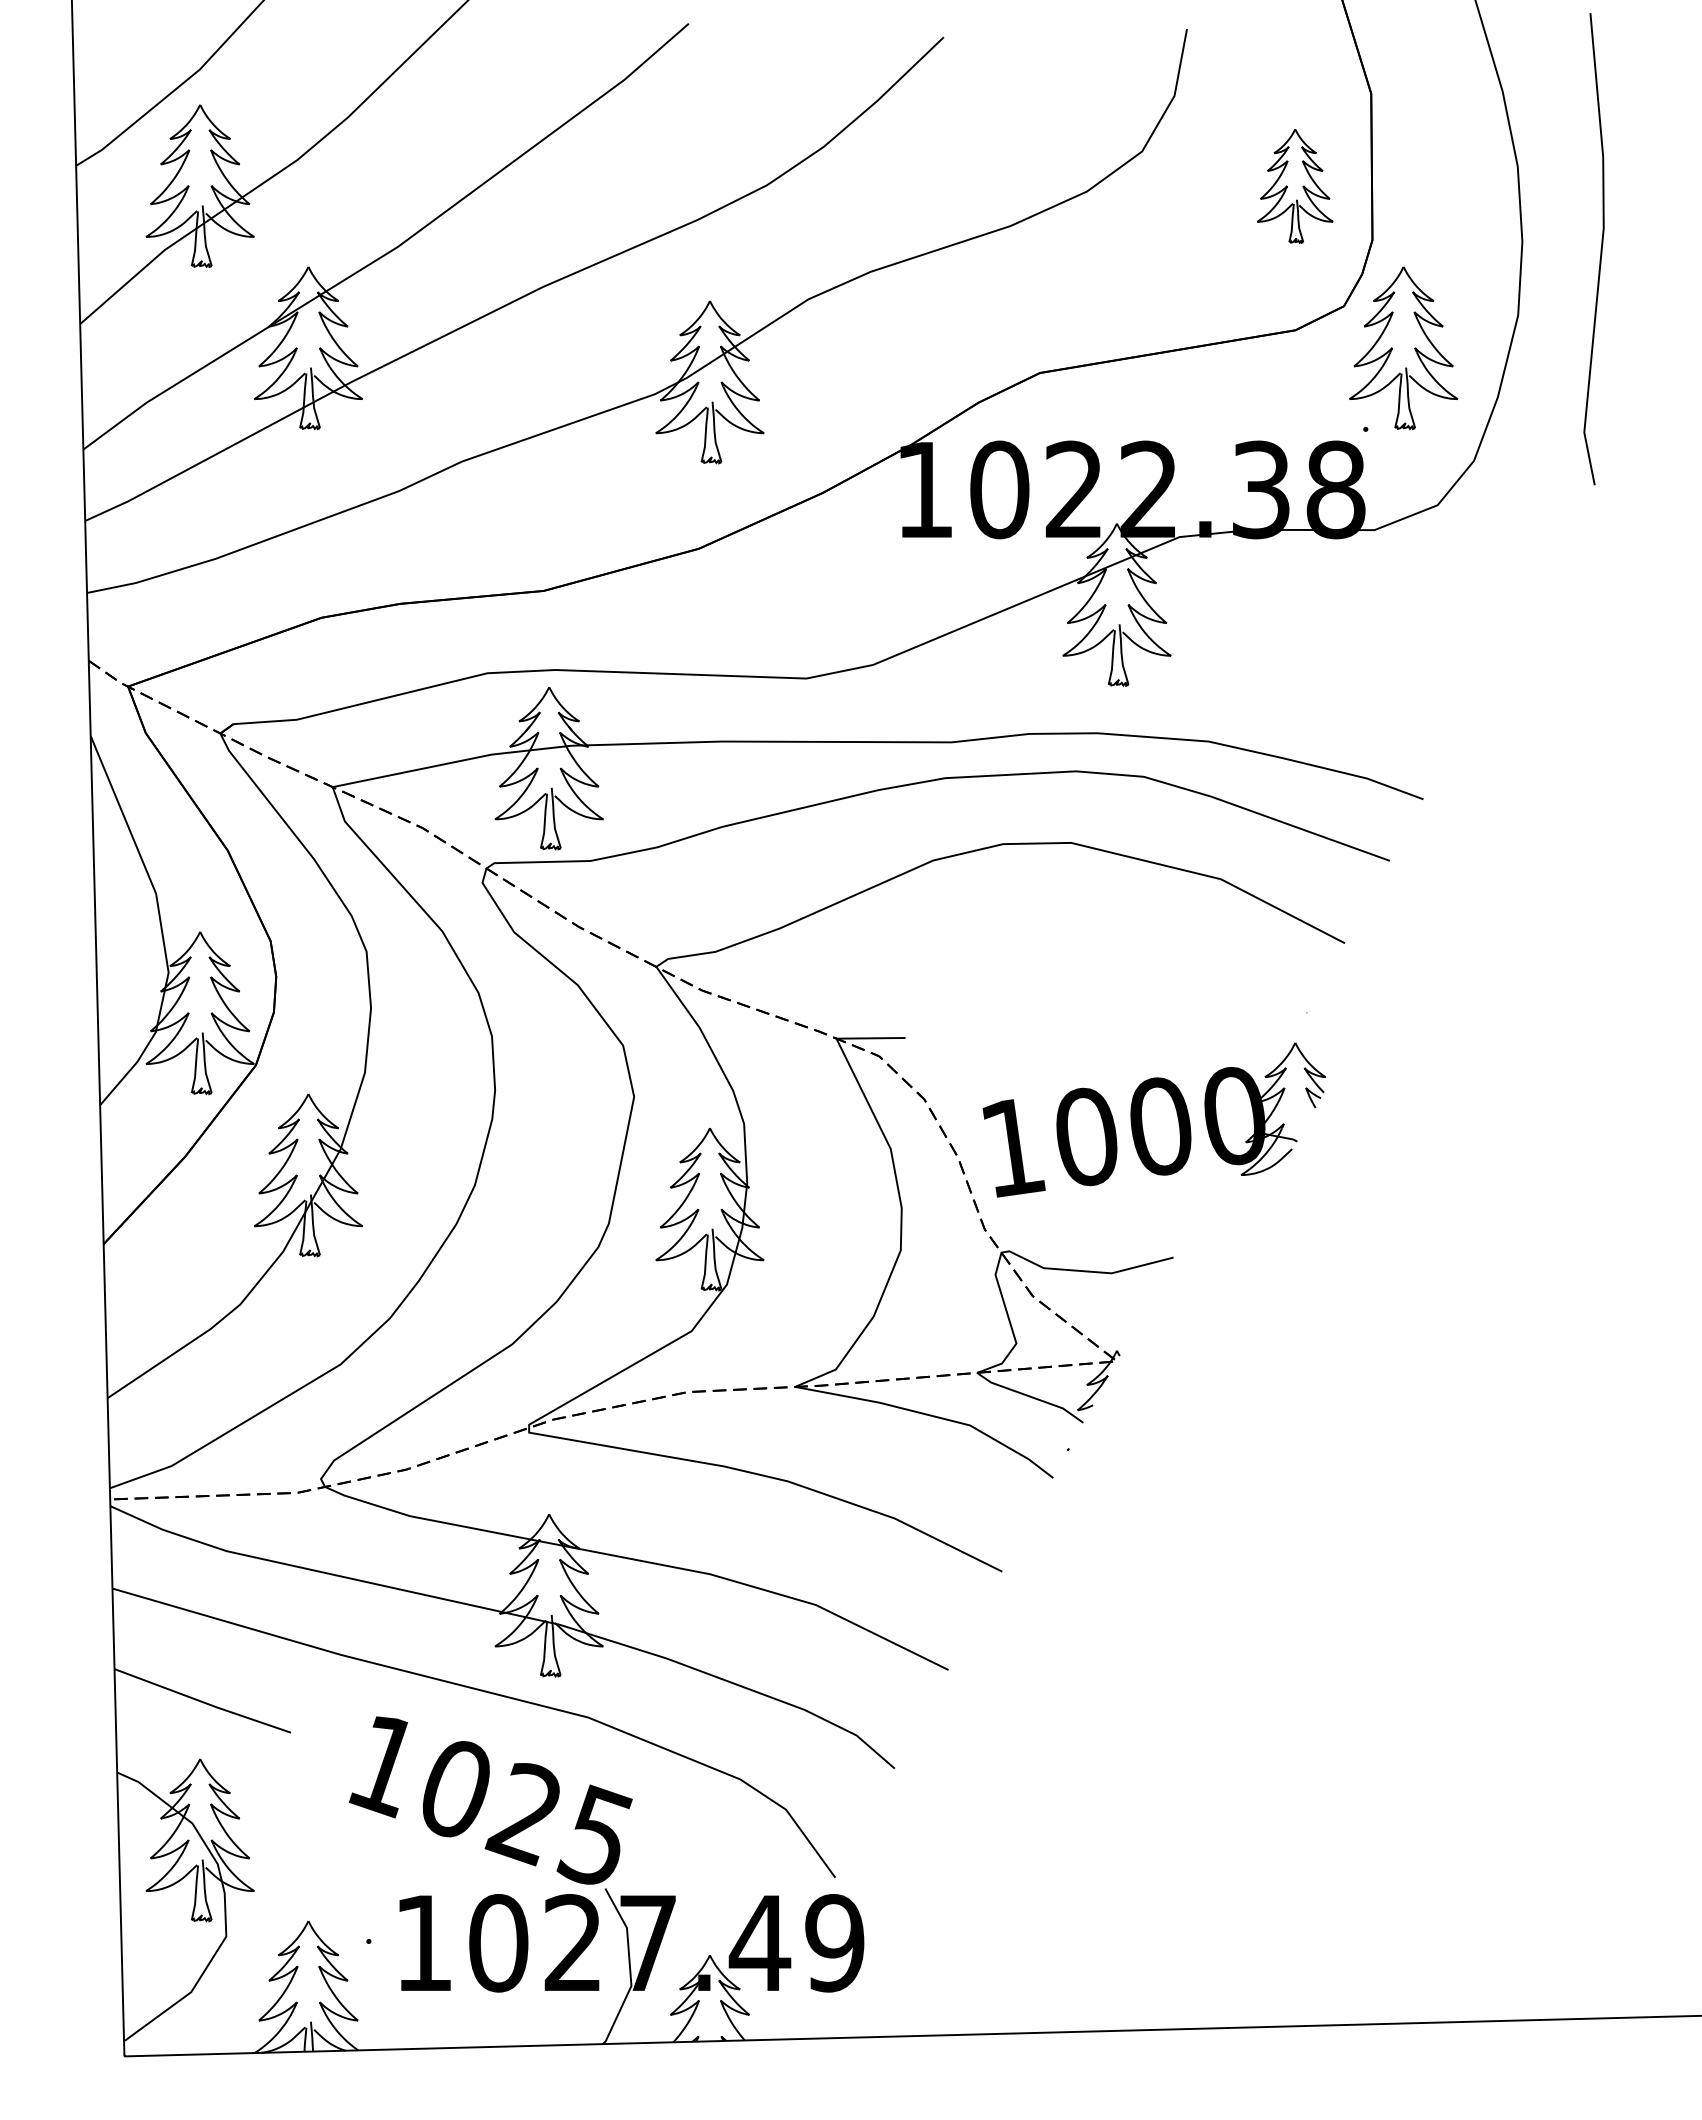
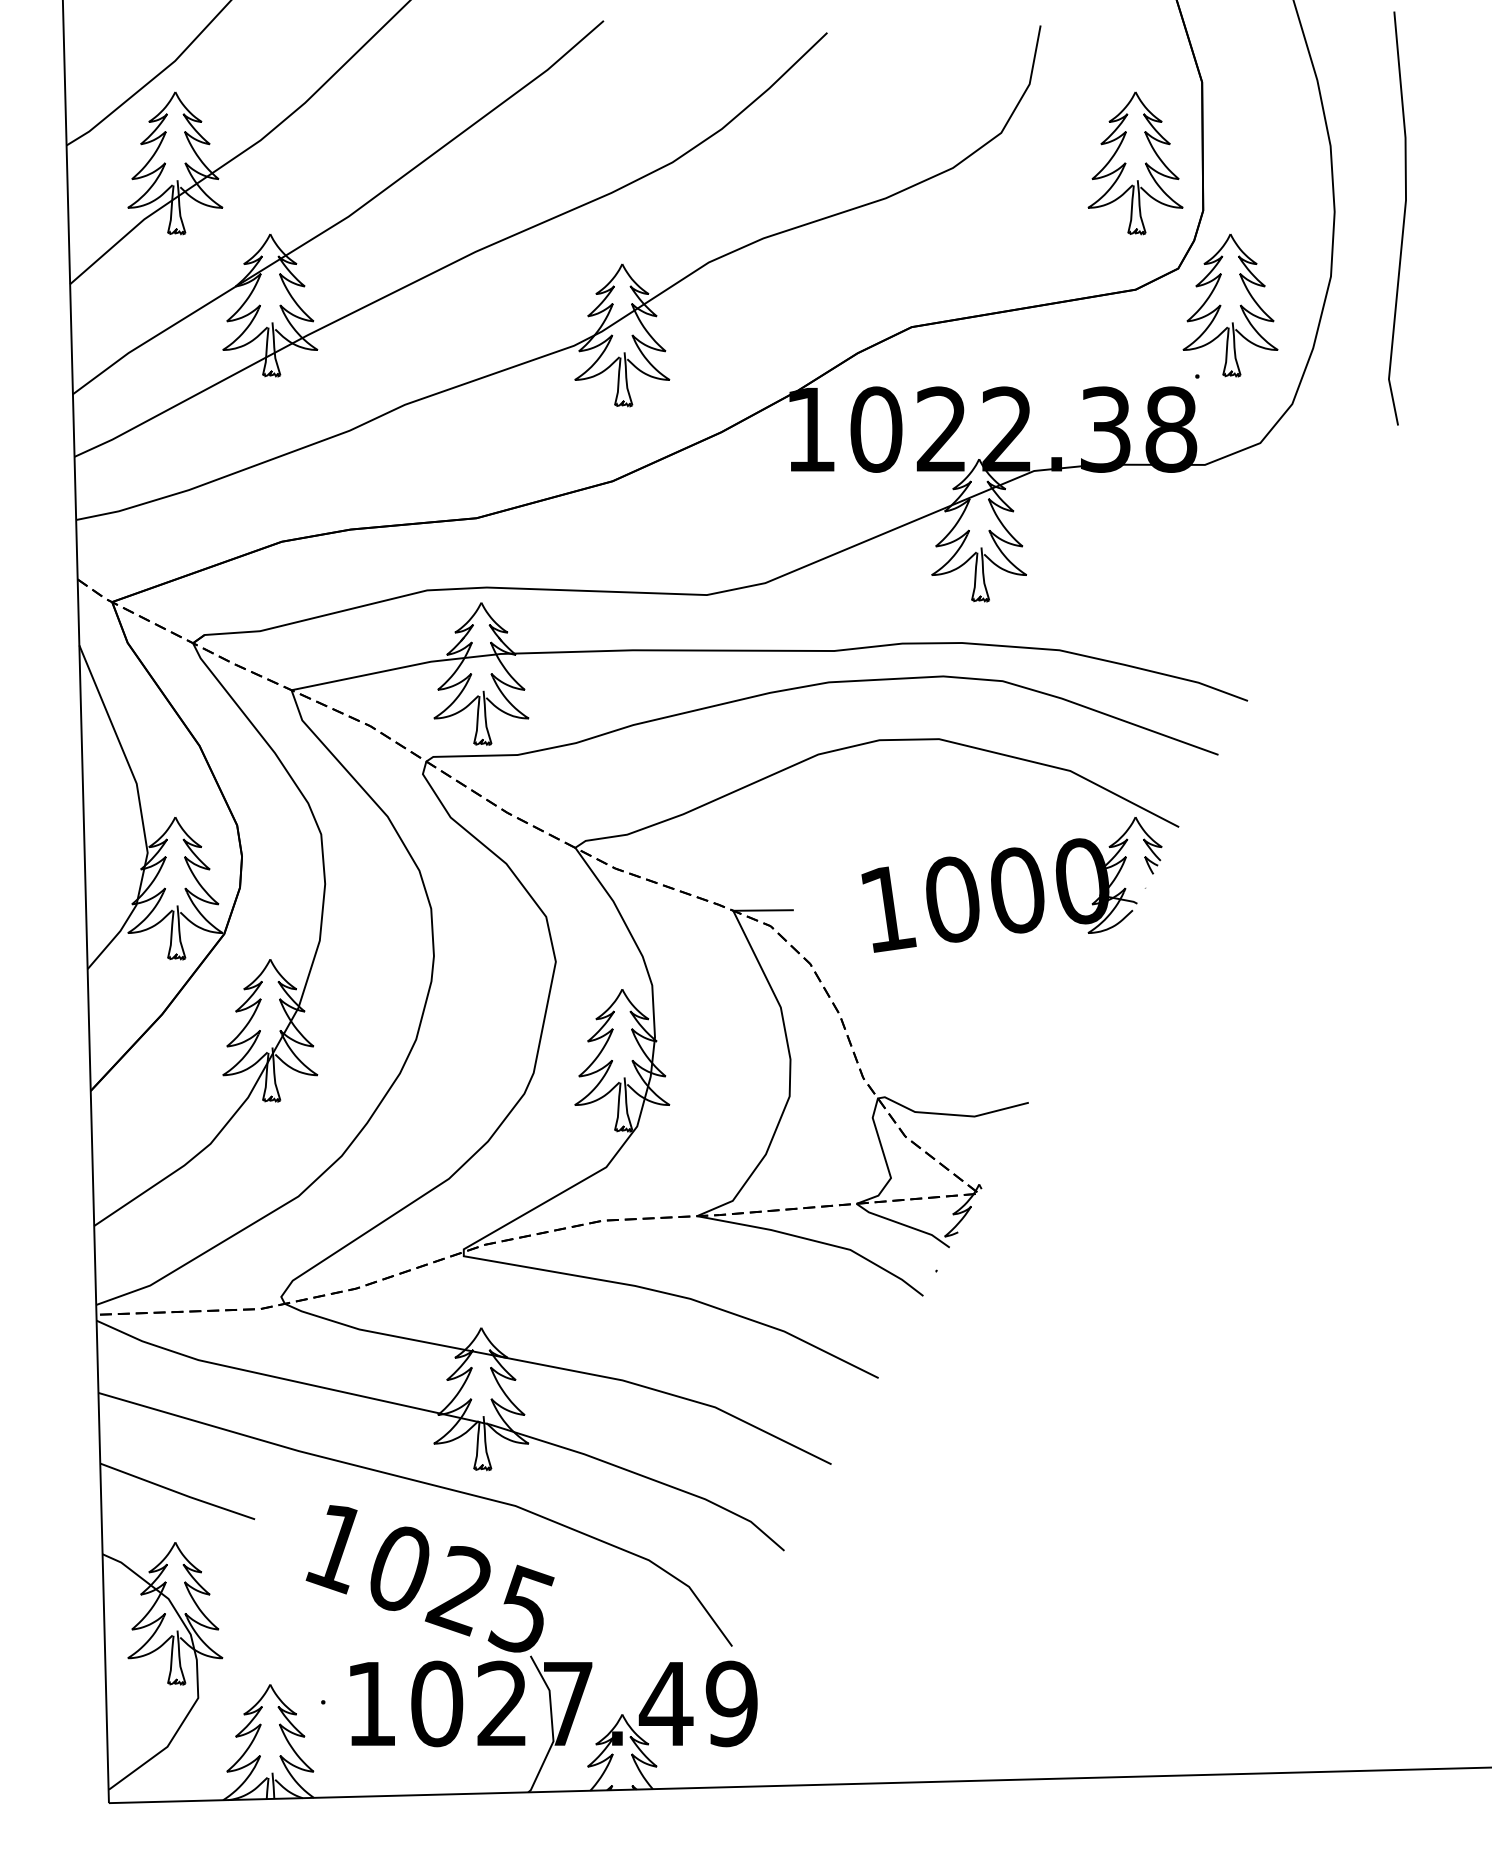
part: (1294, 186) -> (1134, 163), size x1.43
part: (1153, 1119) -> (1011, 884), moved

